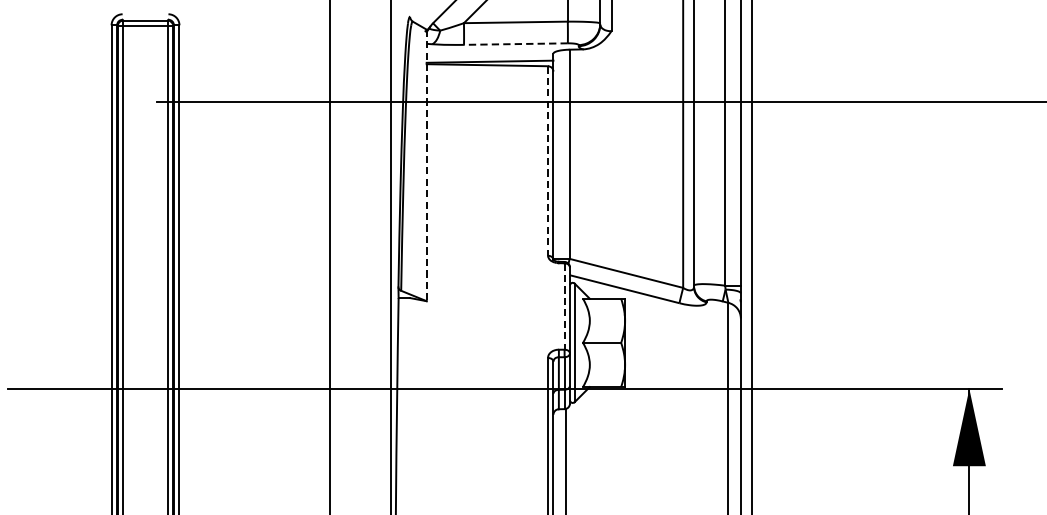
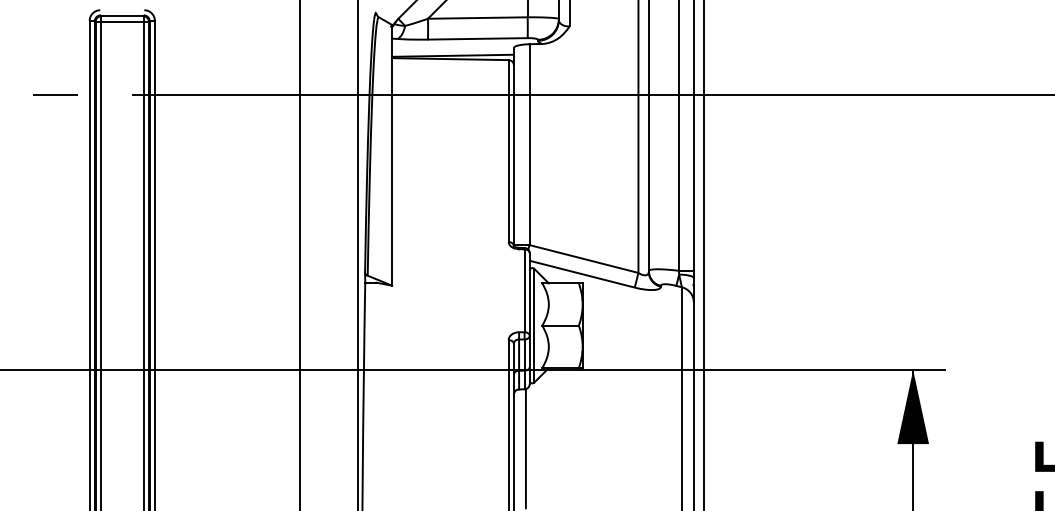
line: (515, 43) -> (477, 38), dashed -> solid
line: (75, 102) -> (55, 94), added
line: (547, 161) -> (508, 151), dashed -> solid
line: (427, 165) -> (392, 155), dashed -> solid
line: (564, 307) -> (524, 291), dashed -> solid

